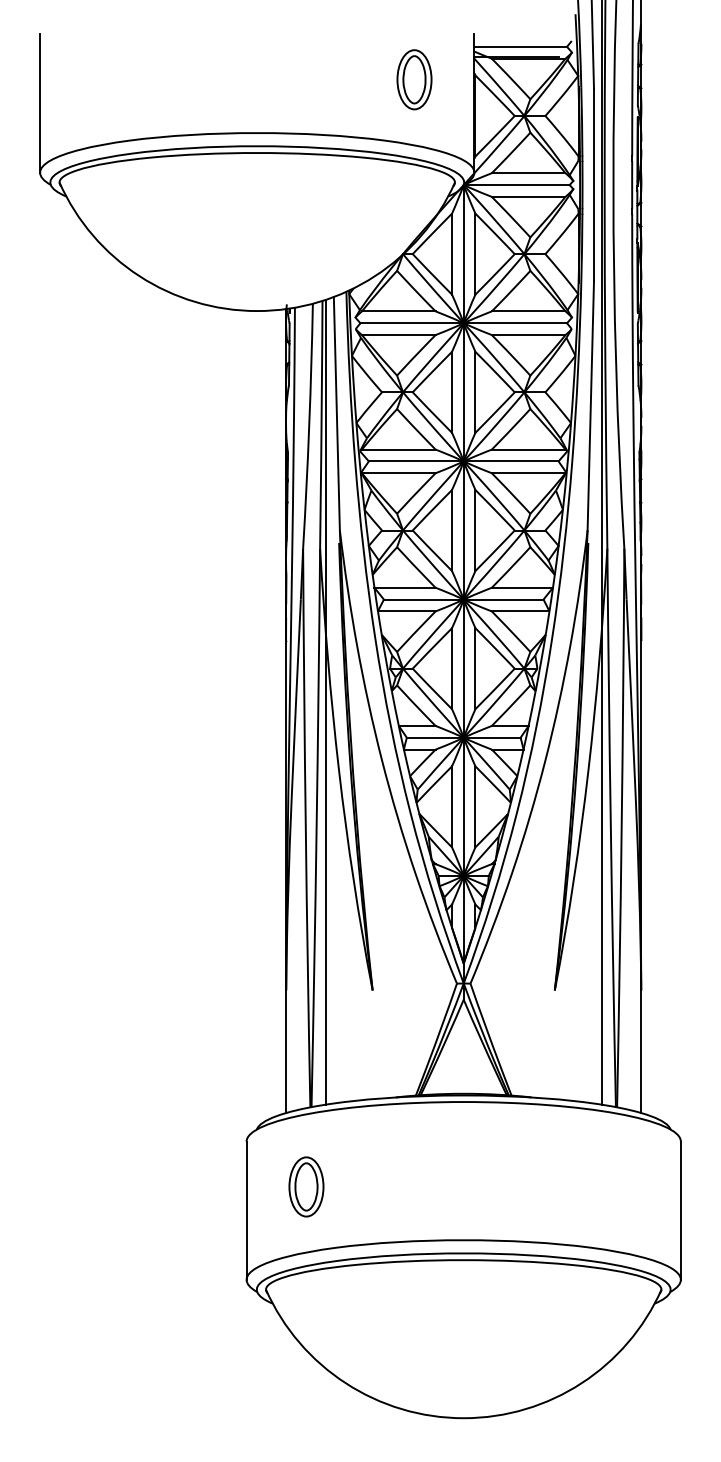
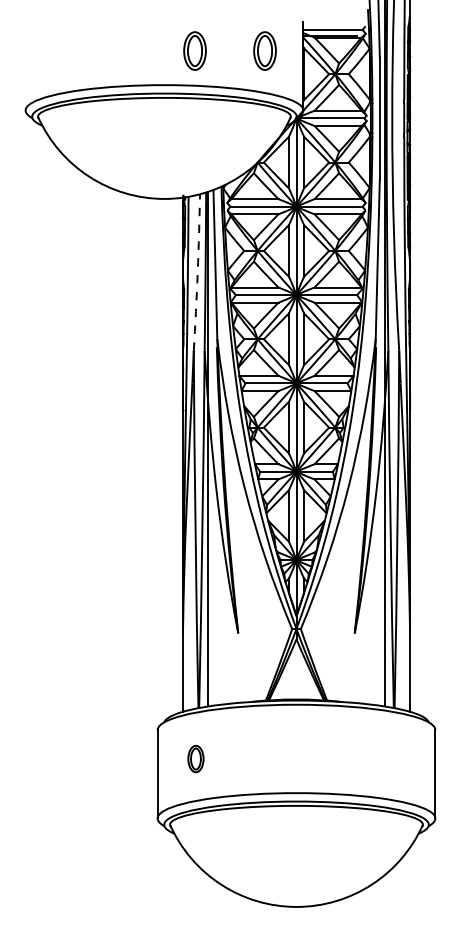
part: (304, 78) -> (194, 50), added
line: (39, 103) -> (25, 66), removed
arc: (308, 426) -> (197, 272), solid -> dashed
part: (305, 1186) -> (195, 758), size x0.7

